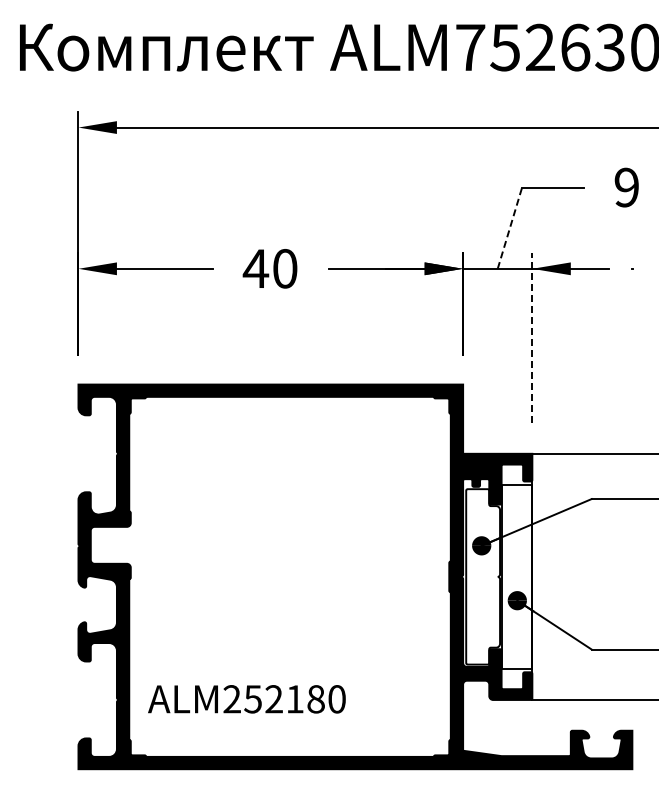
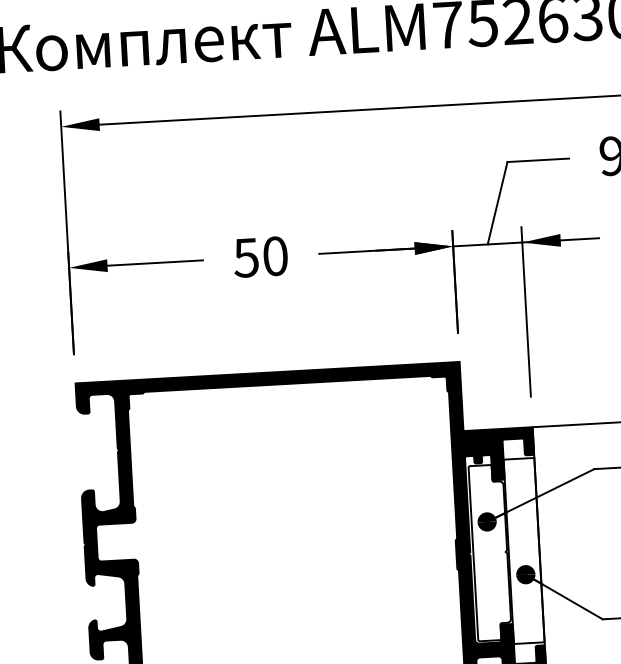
line: (510, 227) -> (498, 202), dashed -> solid
text: (255, 268) -> (245, 257), 40 -> 50
line: (532, 338) -> (526, 312), dashed -> solid

